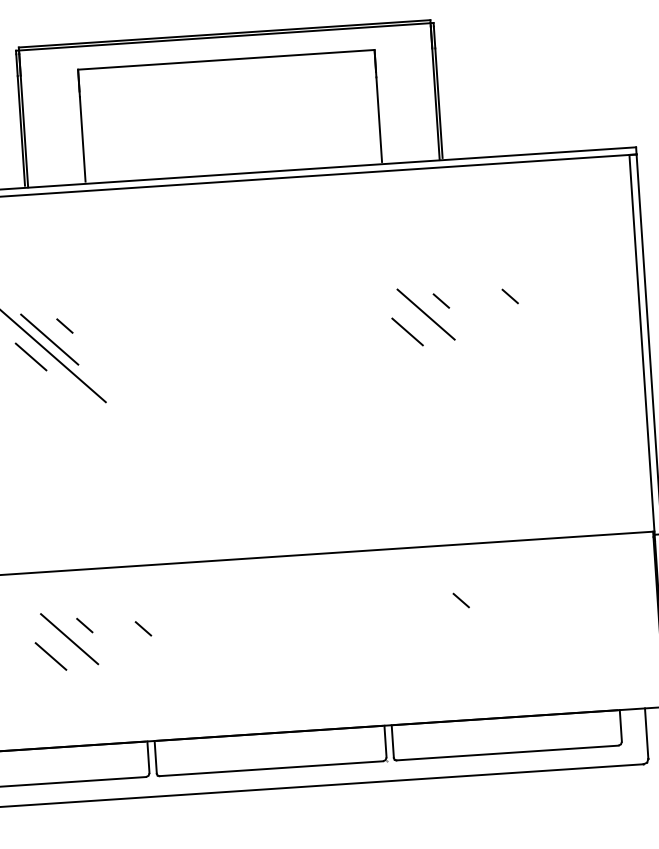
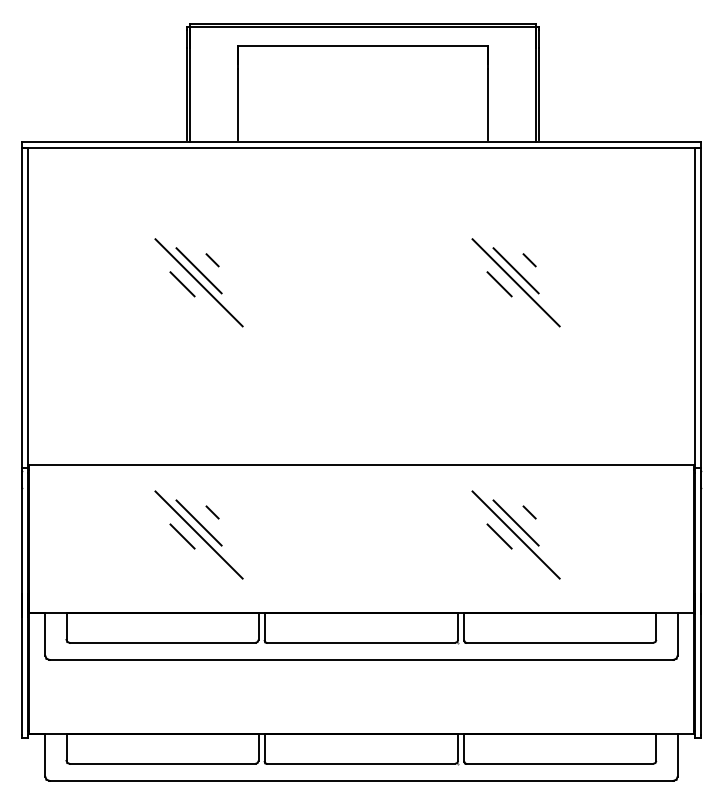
line: (510, 296) -> (587, 260), removed
line: (426, 328) -> (515, 282), added
line: (445, 613) -> (515, 522), added
line: (446, 627) -> (515, 534), added
line: (143, 628) -> (261, 518), removed
line: (427, 631) -> (499, 536), added
line: (69, 652) -> (198, 534), added

